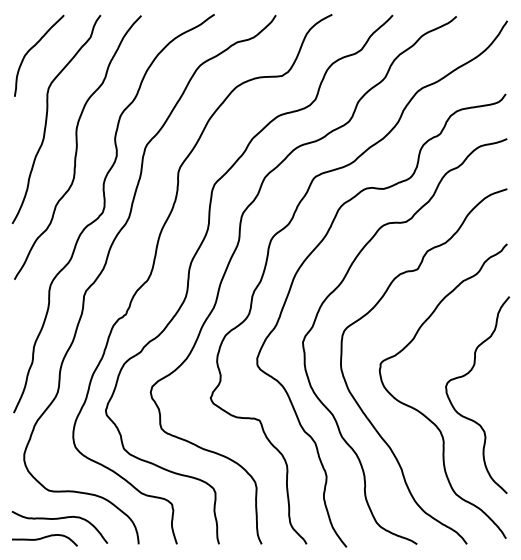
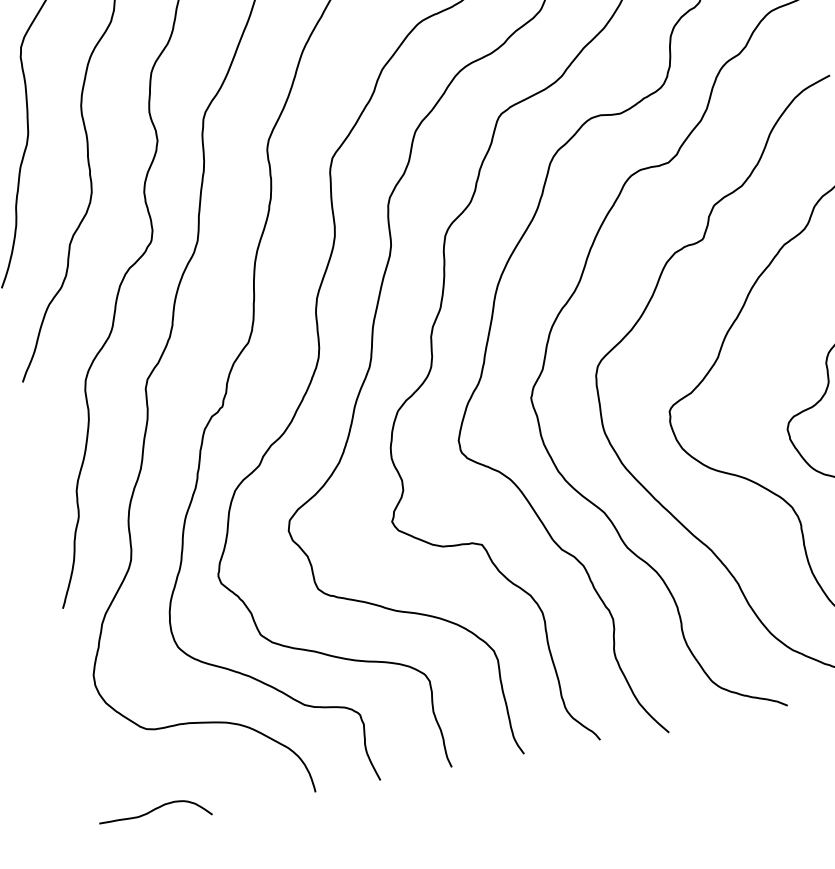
curve: (59, 519) -> (173, 774), removed

